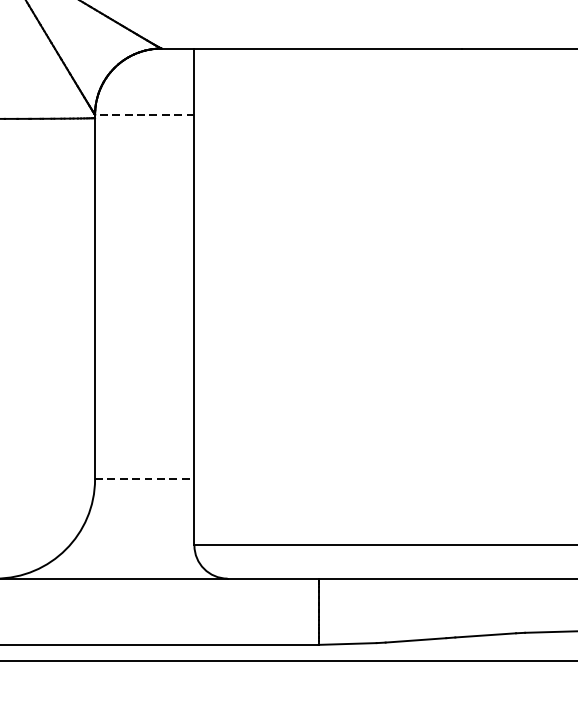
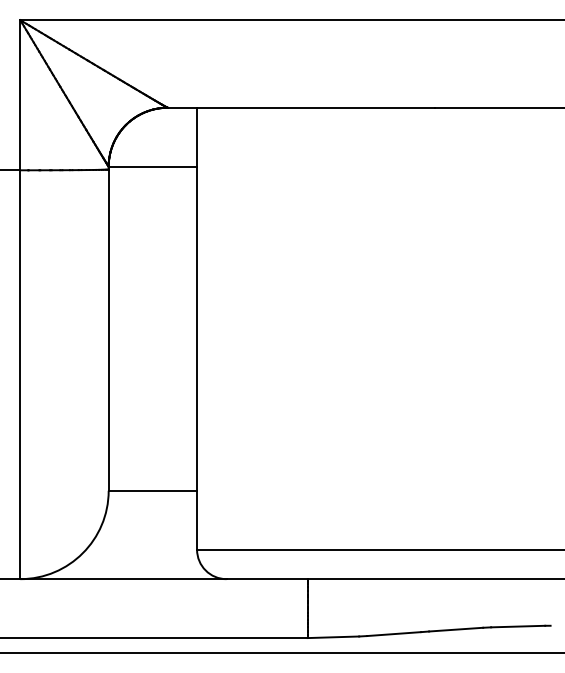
line: (144, 114) -> (152, 166), dashed -> solid
line: (145, 478) -> (153, 490), dashed -> solid

